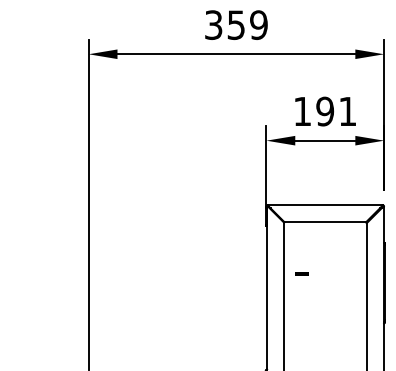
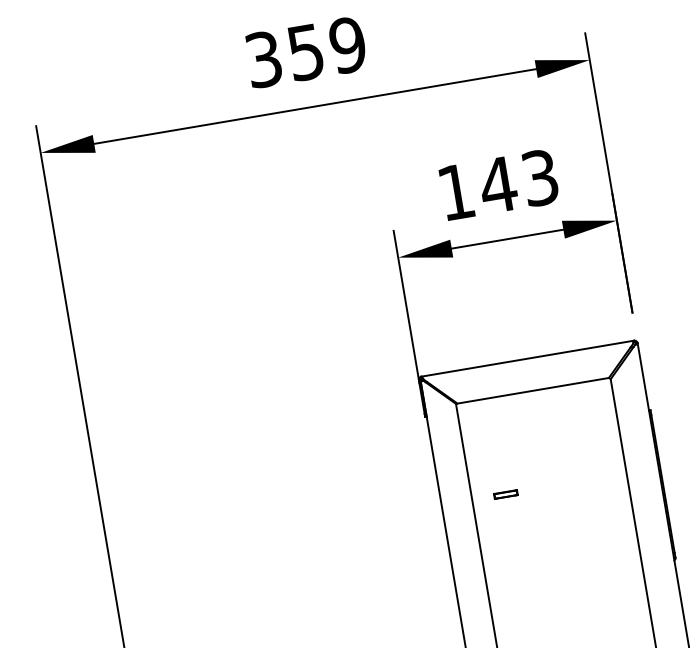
text: (335, 111) -> (517, 181), 191 -> 143

